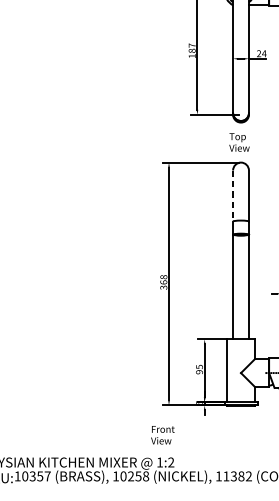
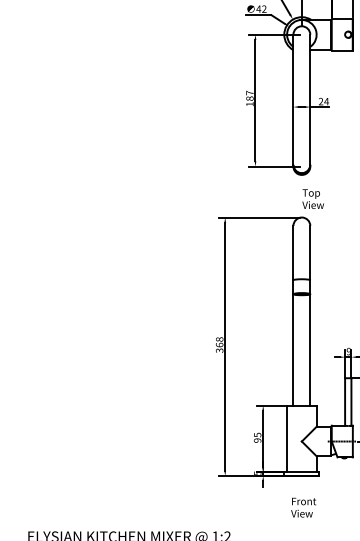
text: (238, 141) -> (312, 198), moved
line: (233, 196) -> (293, 253), dashed -> solid
text: (162, 435) -> (303, 507), moved

